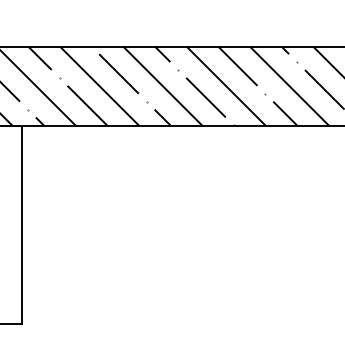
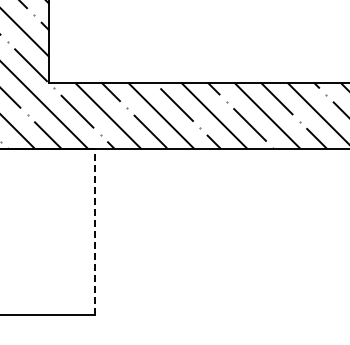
line: (21, 224) -> (95, 231), solid -> dashed

